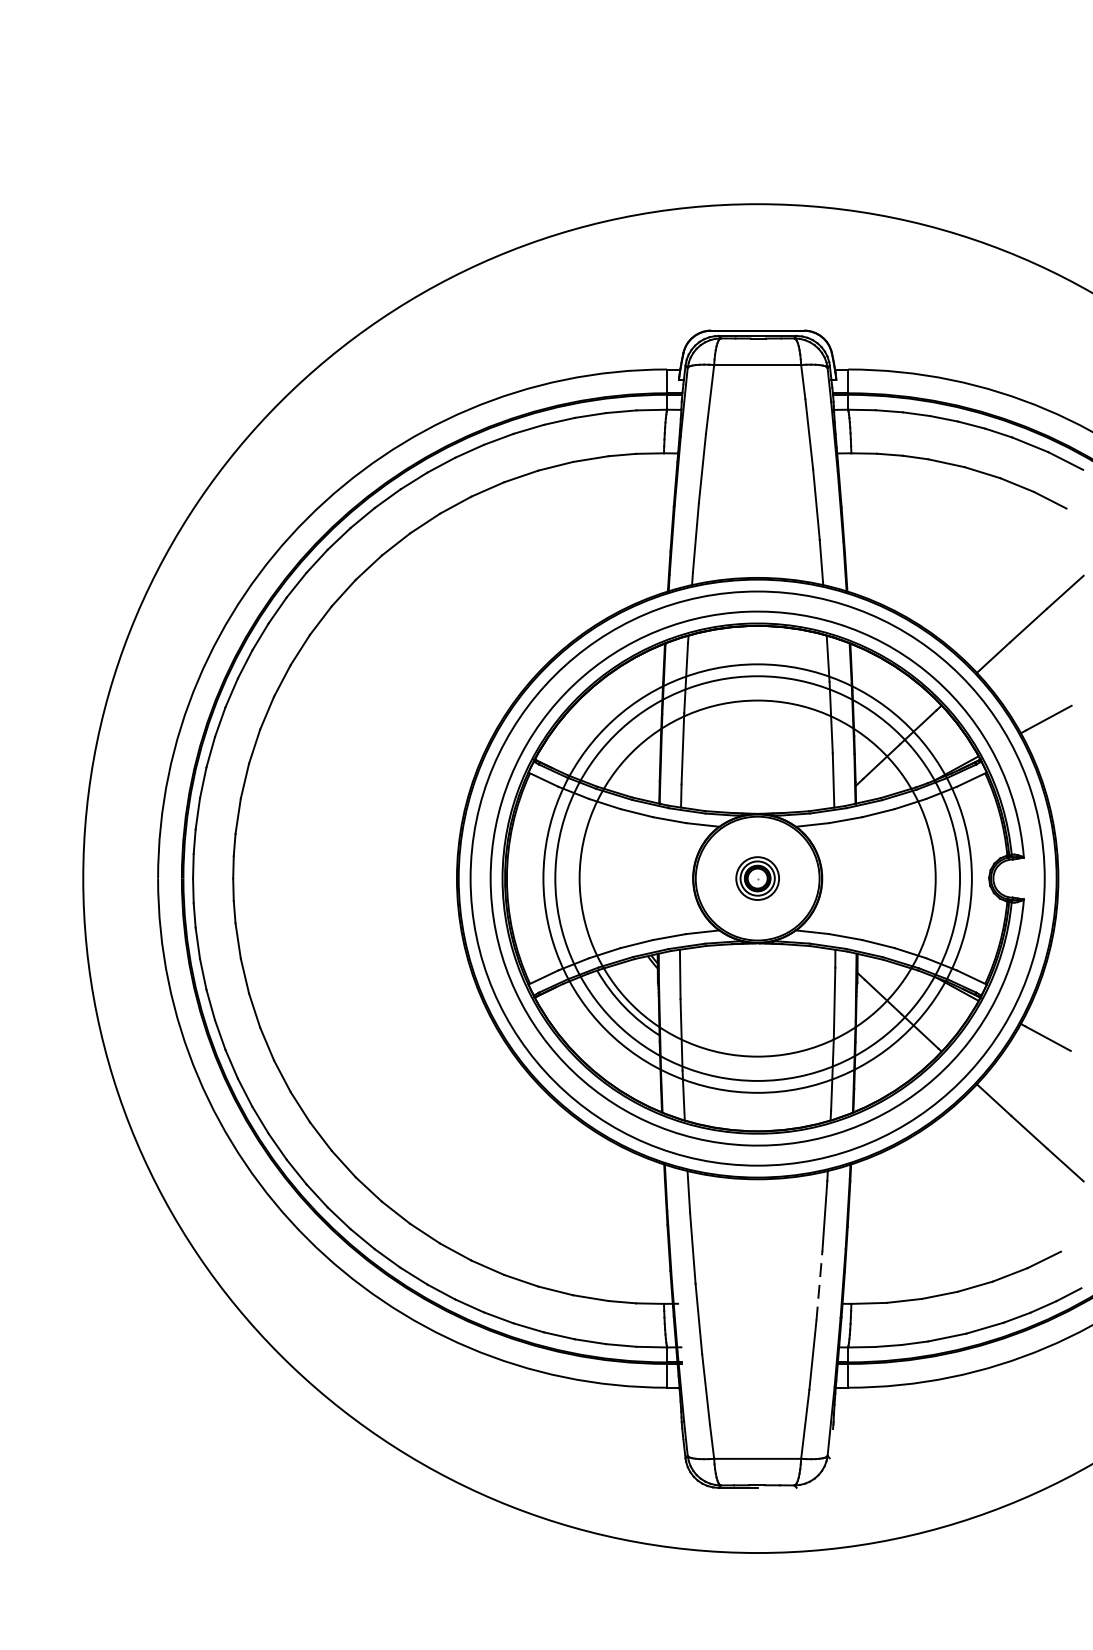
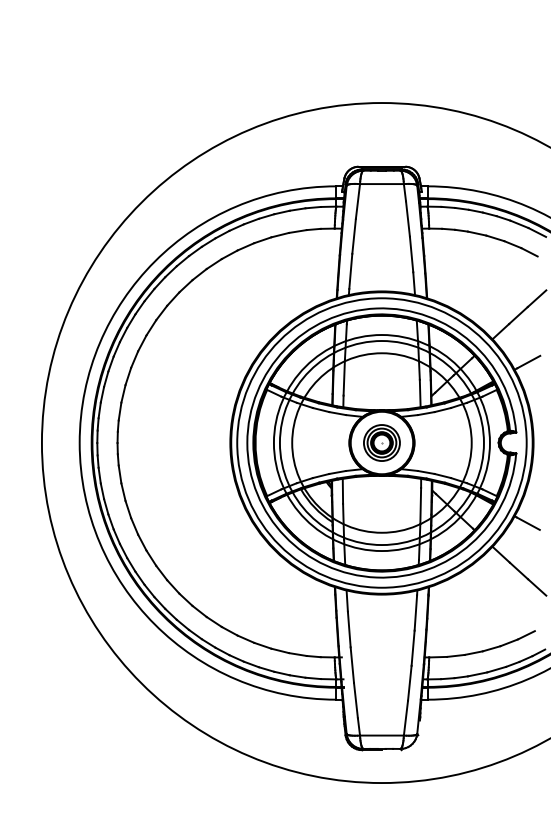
part: (756, 877) -> (381, 442), size x1.67
line: (820, 1286) -> (413, 648), dashed -> solid

